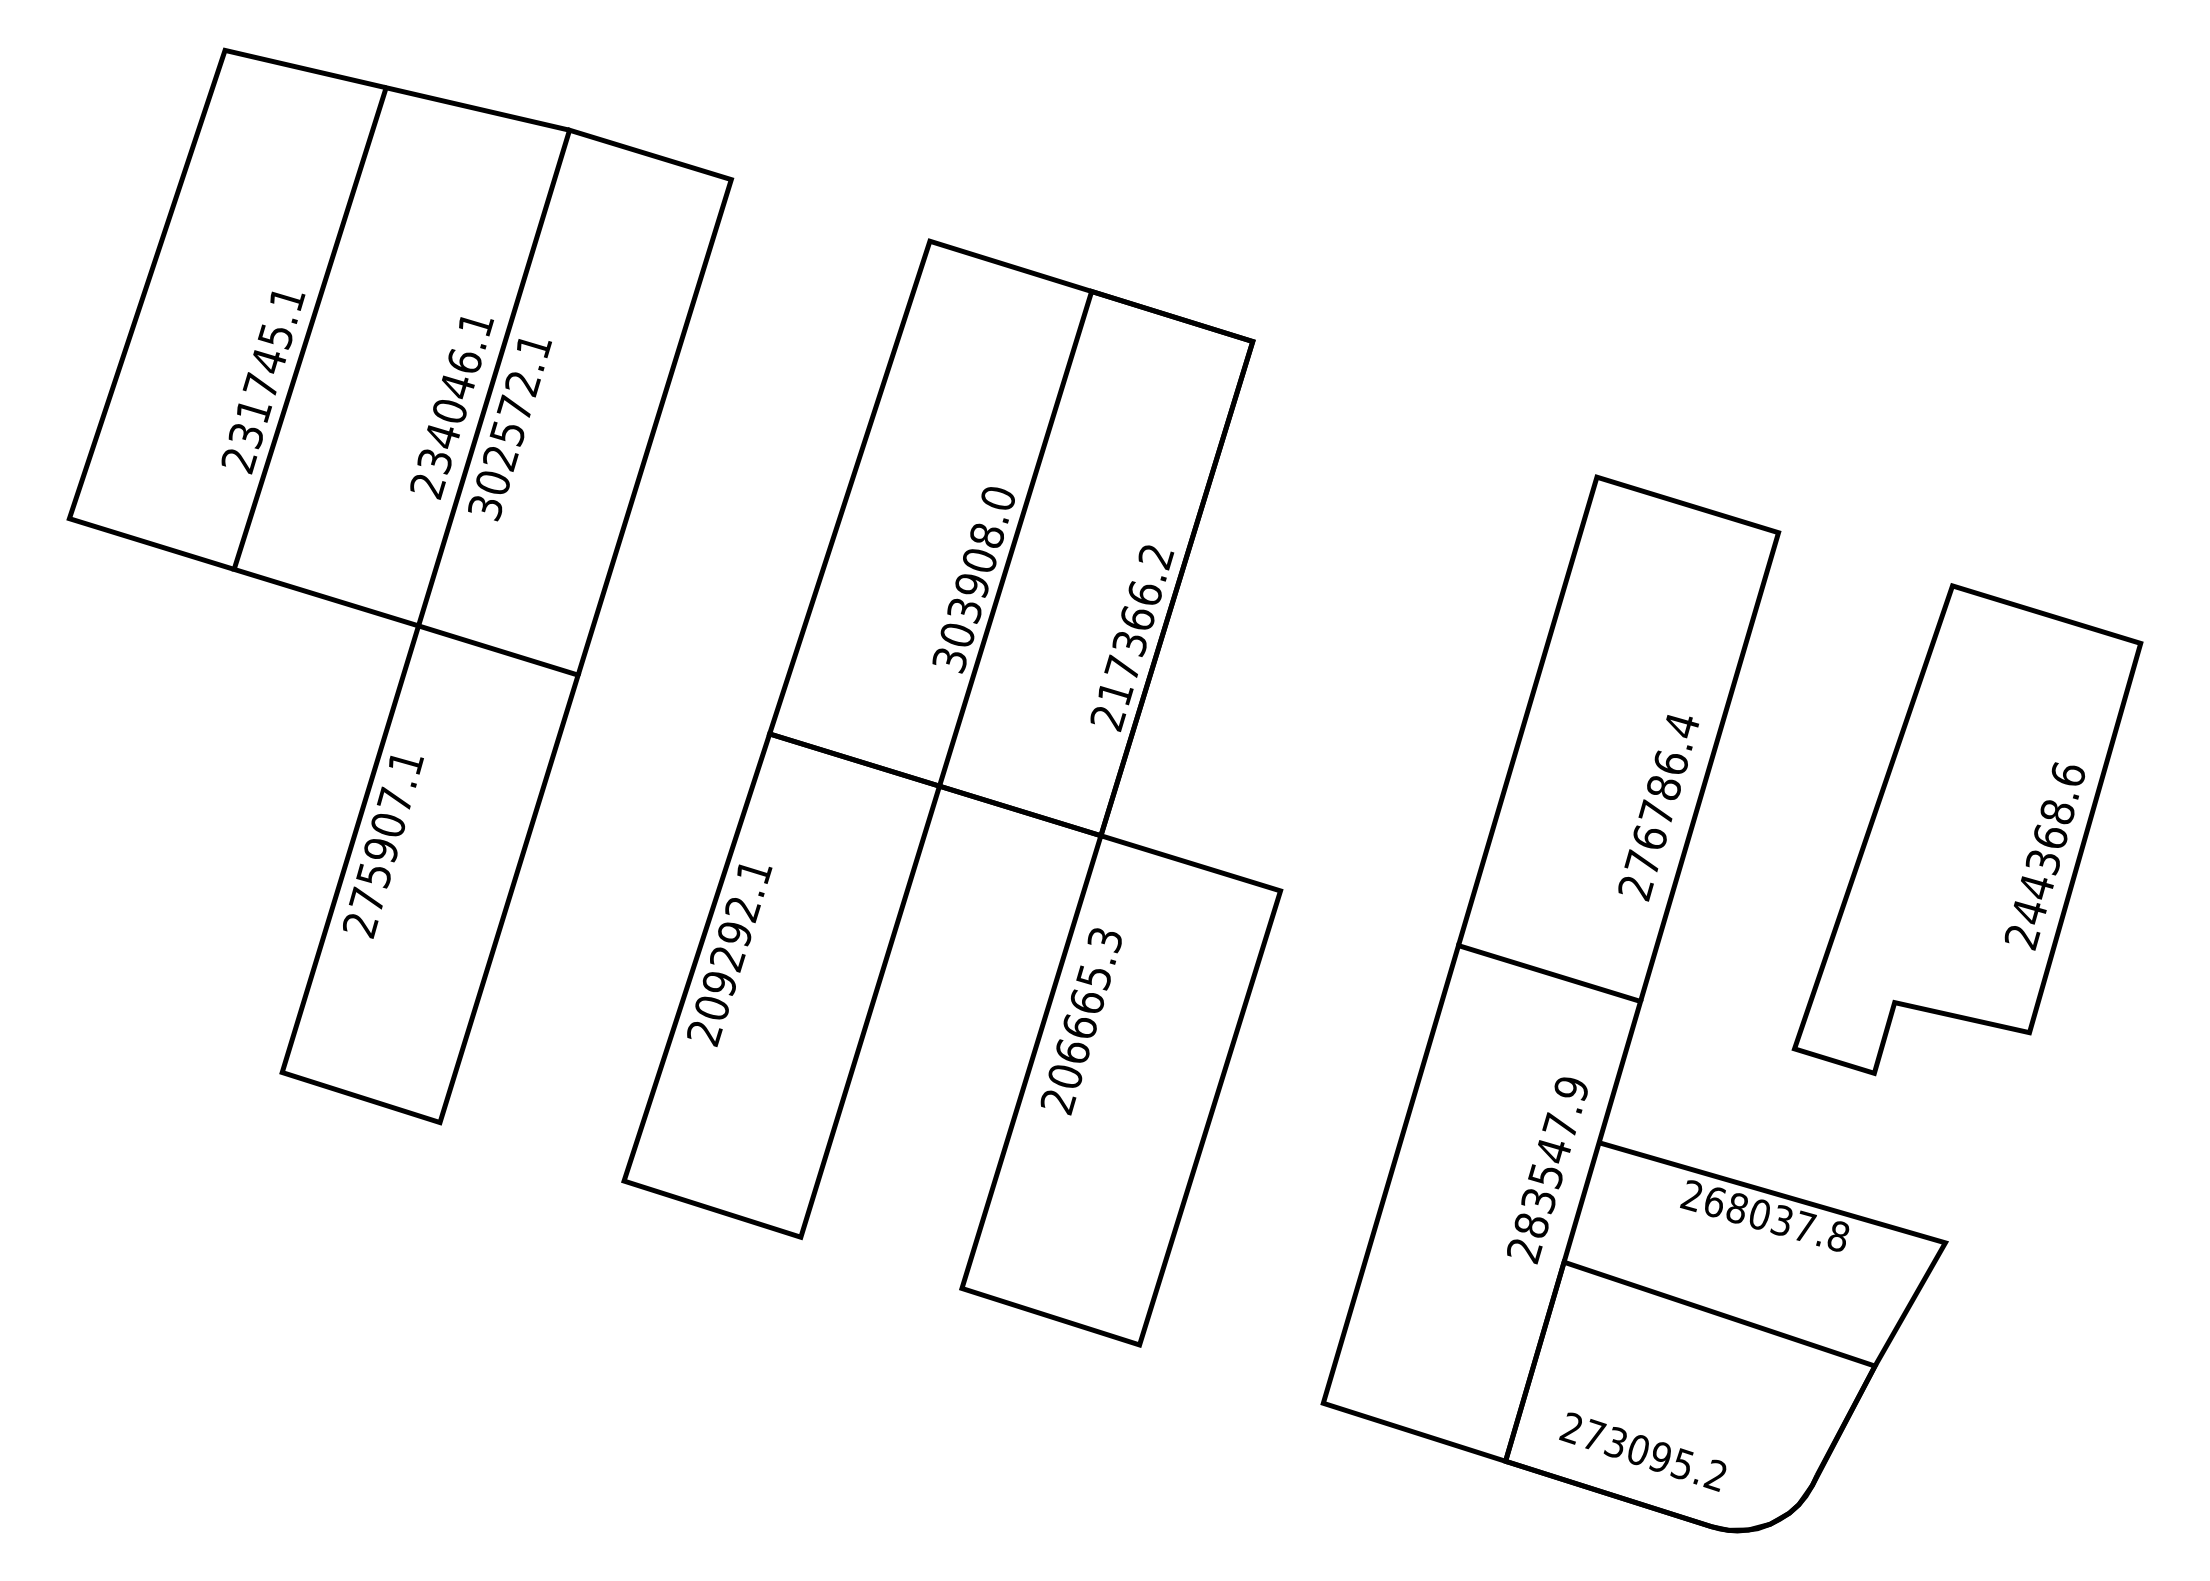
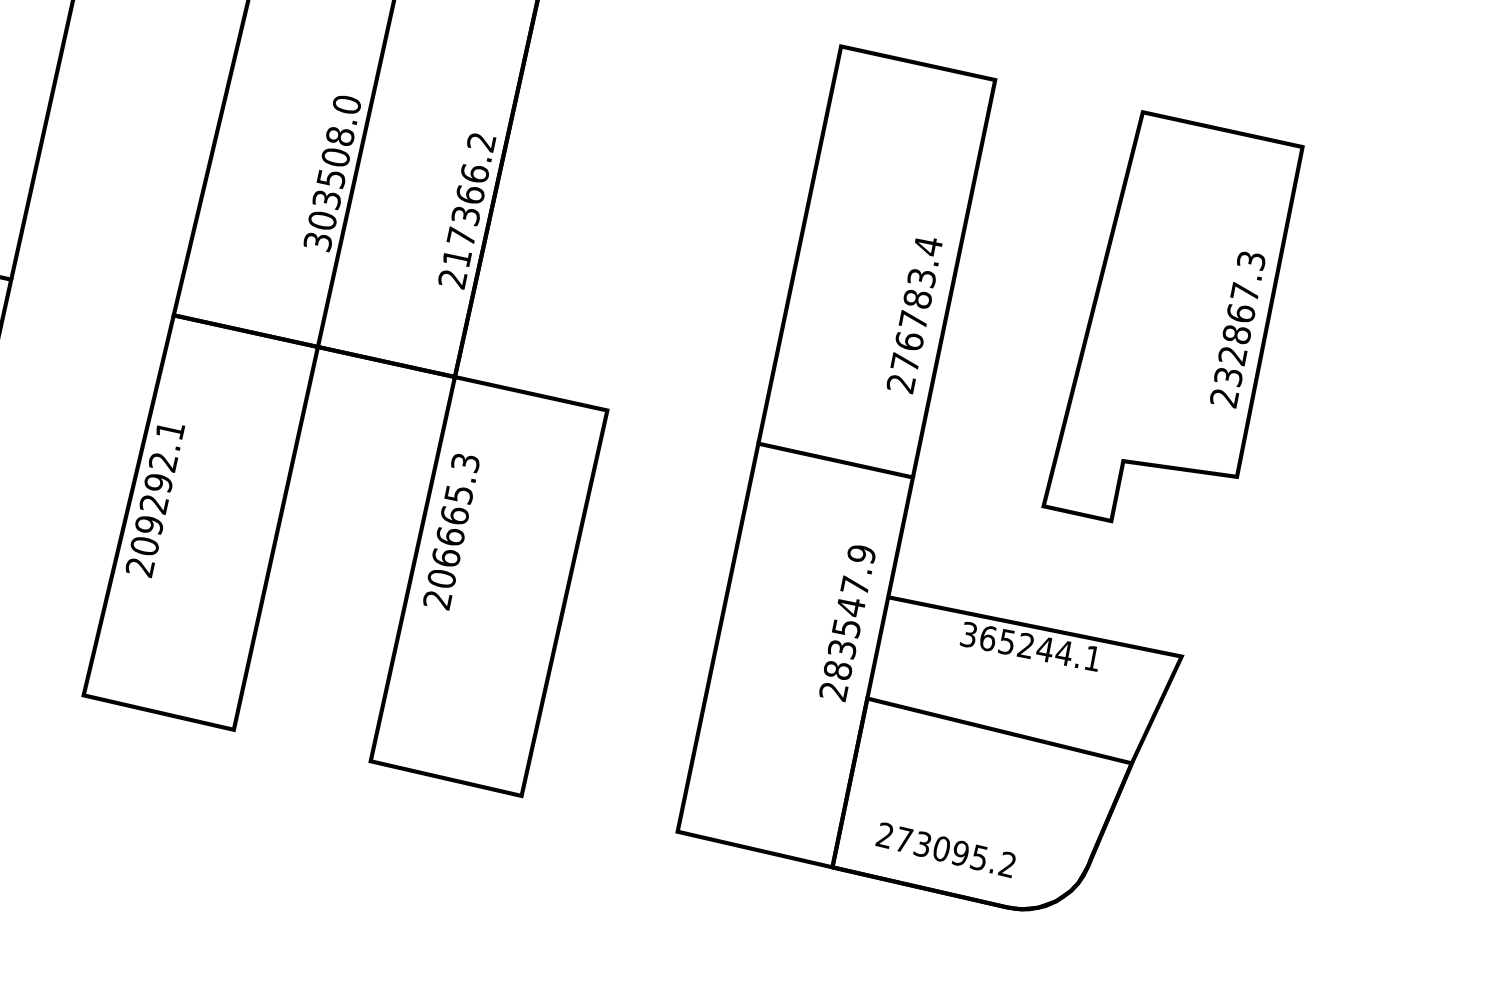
text: (971, 586) -> (330, 179), 303908.0 -> 303508.0
text: (1670, 763) -> (921, 278), 276786.4 -> 276783.4
text: (2048, 843) -> (1239, 318), 244368.6 -> 232867.3
text: (1764, 1216) -> (1030, 647), 268037.8 -> 365244.1

